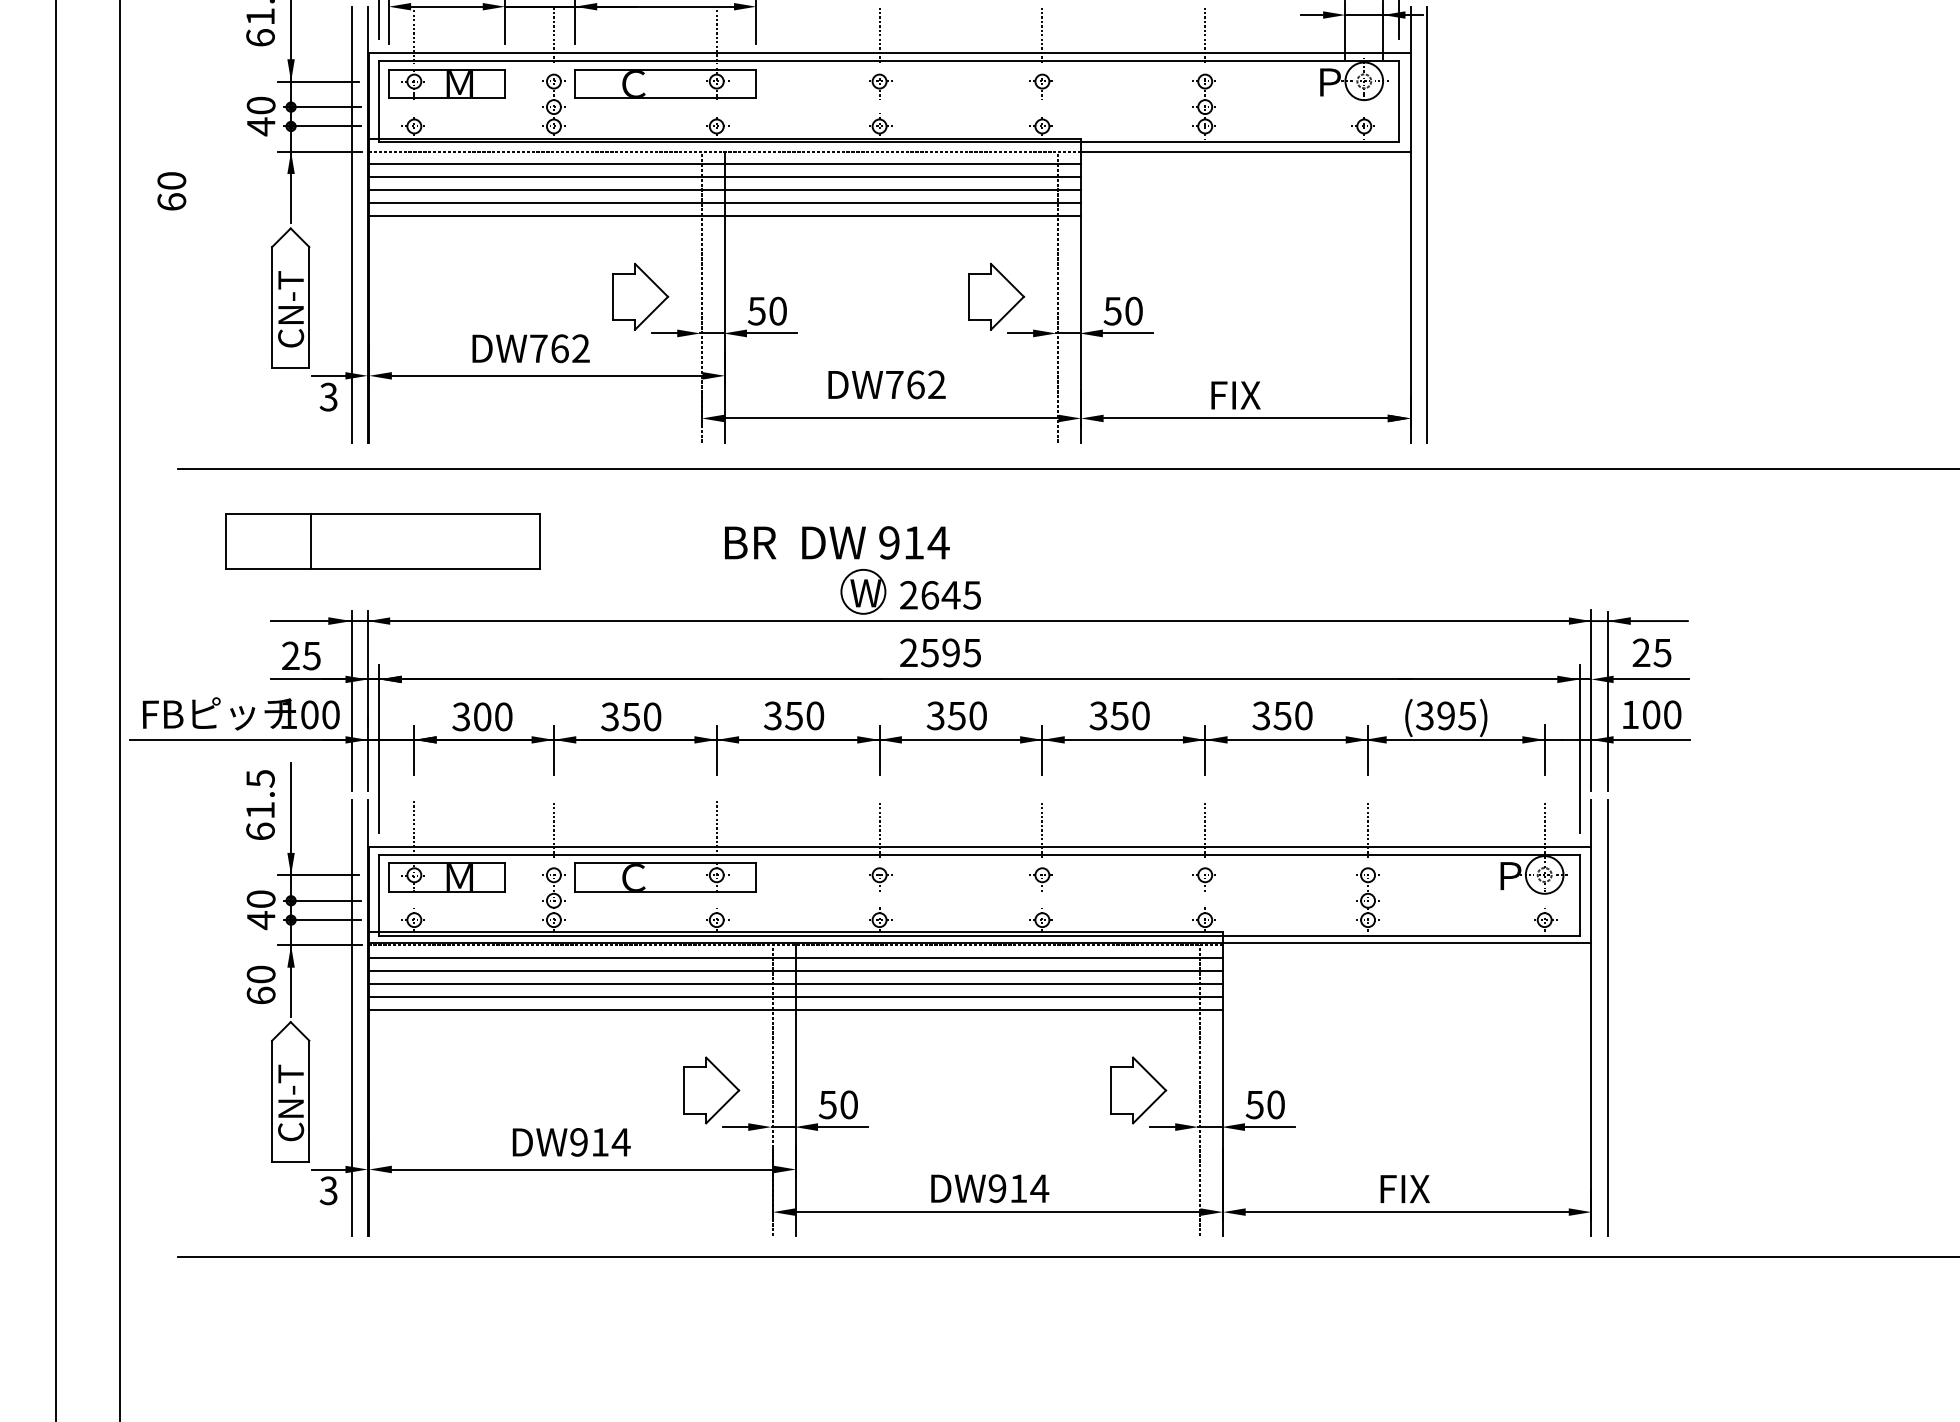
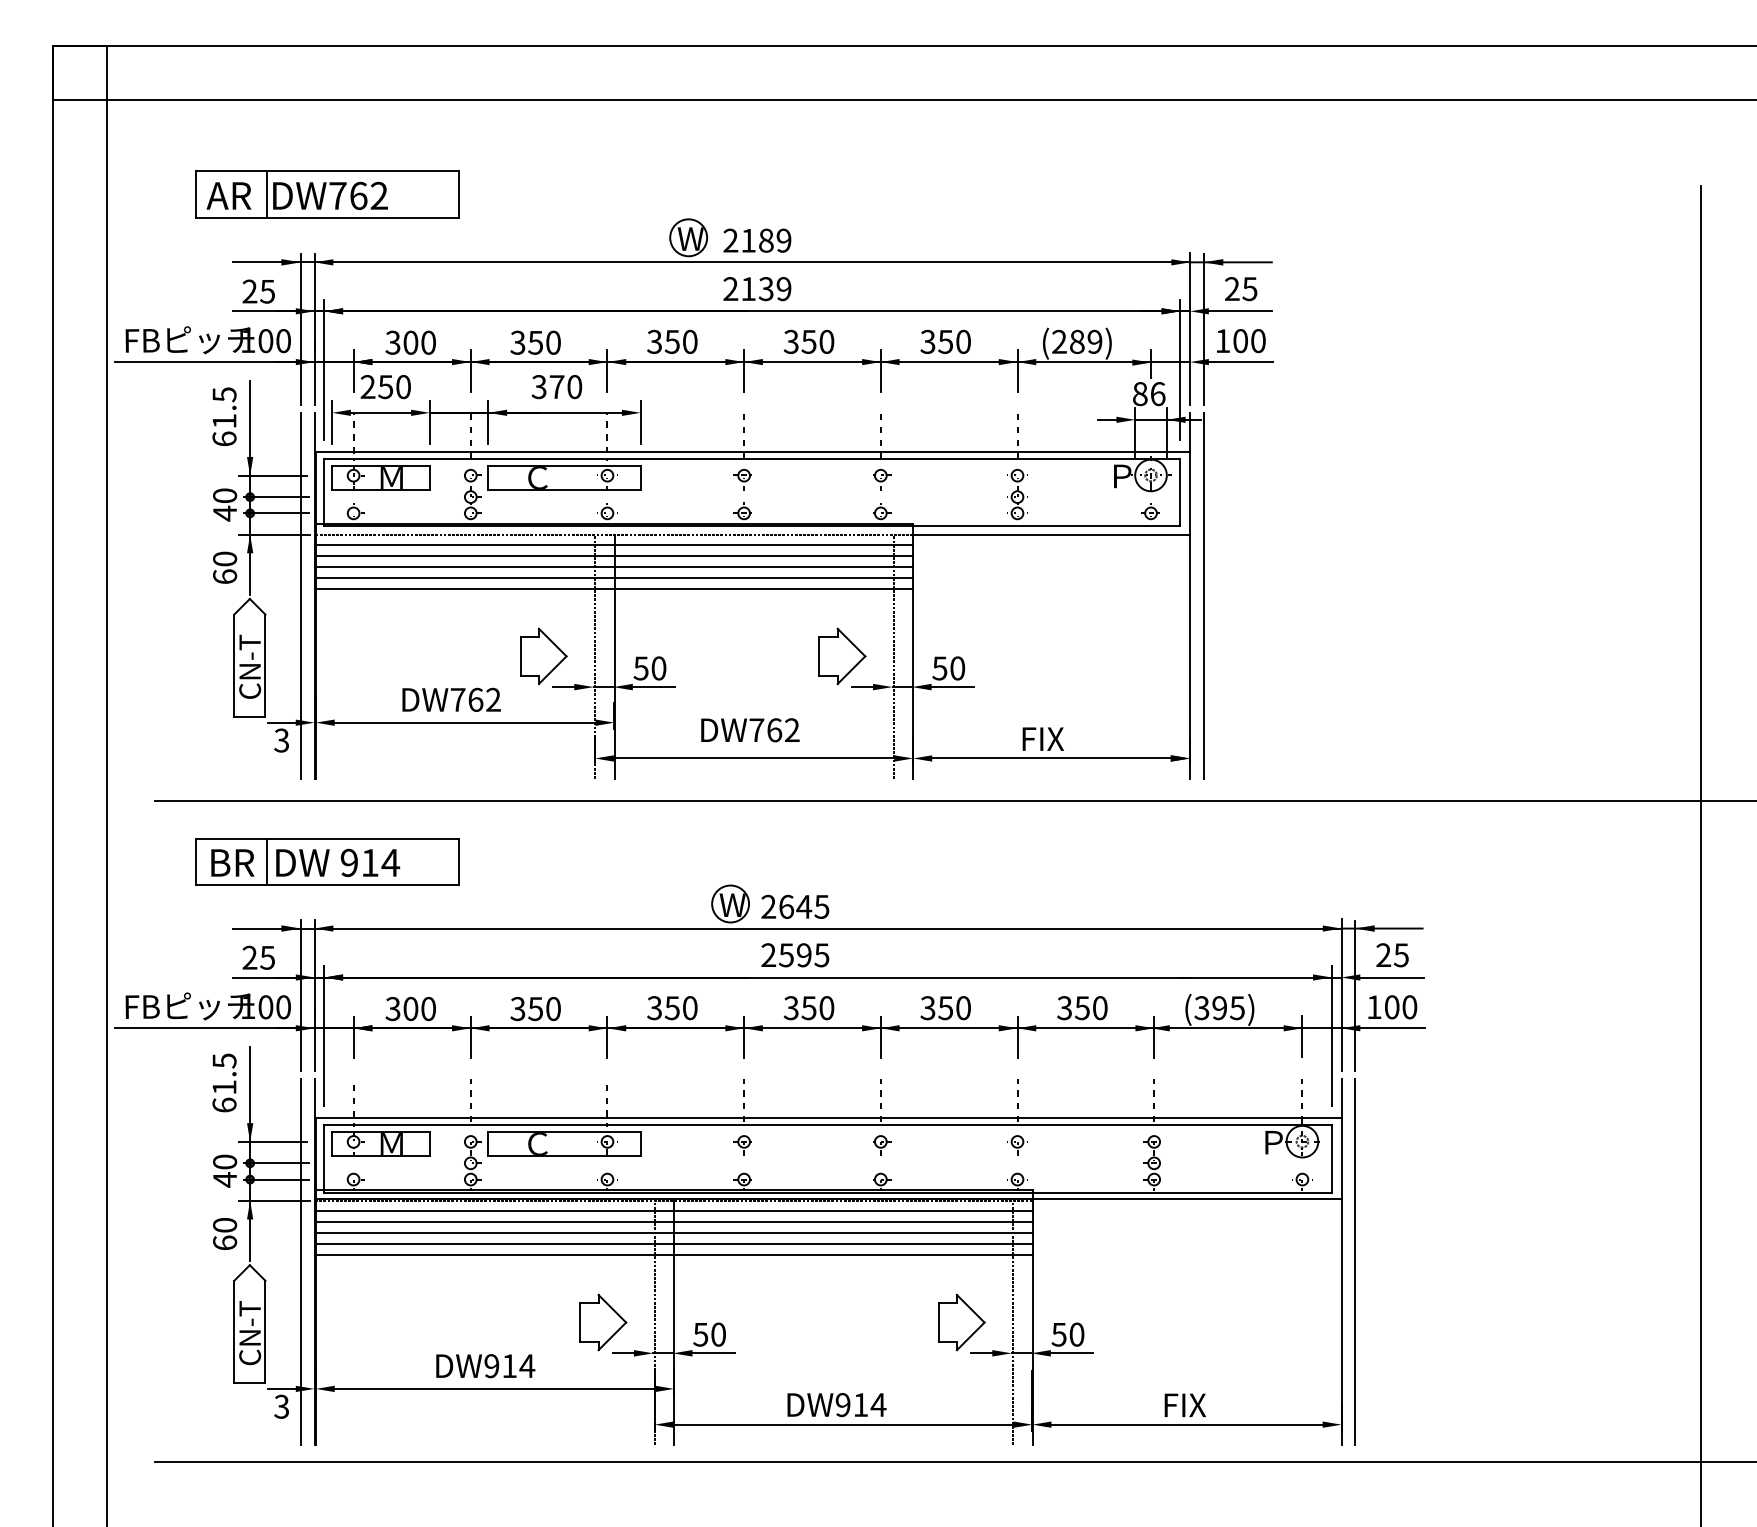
text: (172, 190) -> (225, 567), moved
text: (837, 542) -> (305, 862), moved

